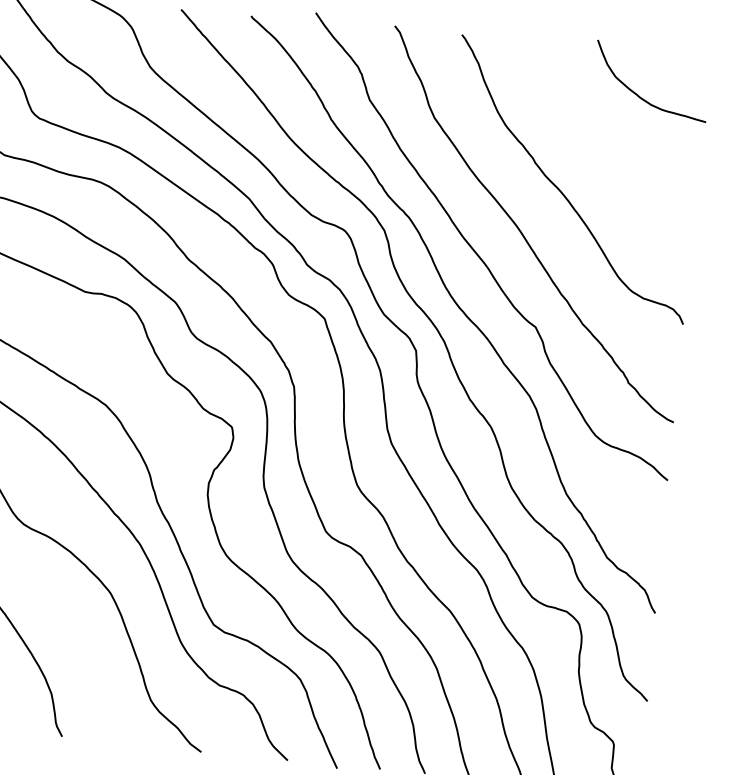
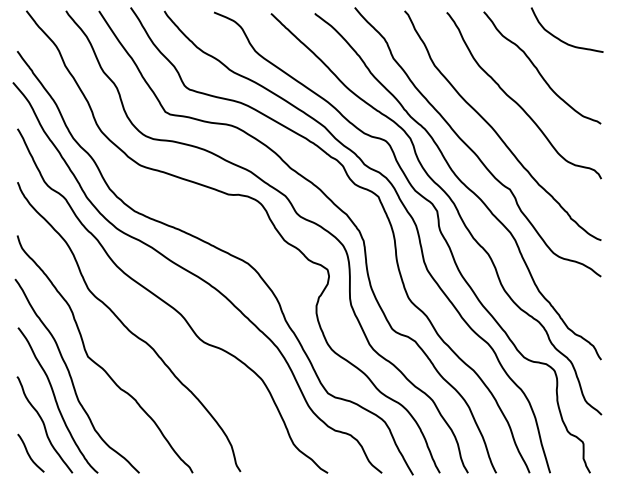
curve: (599, 139) -> (538, 69), added

